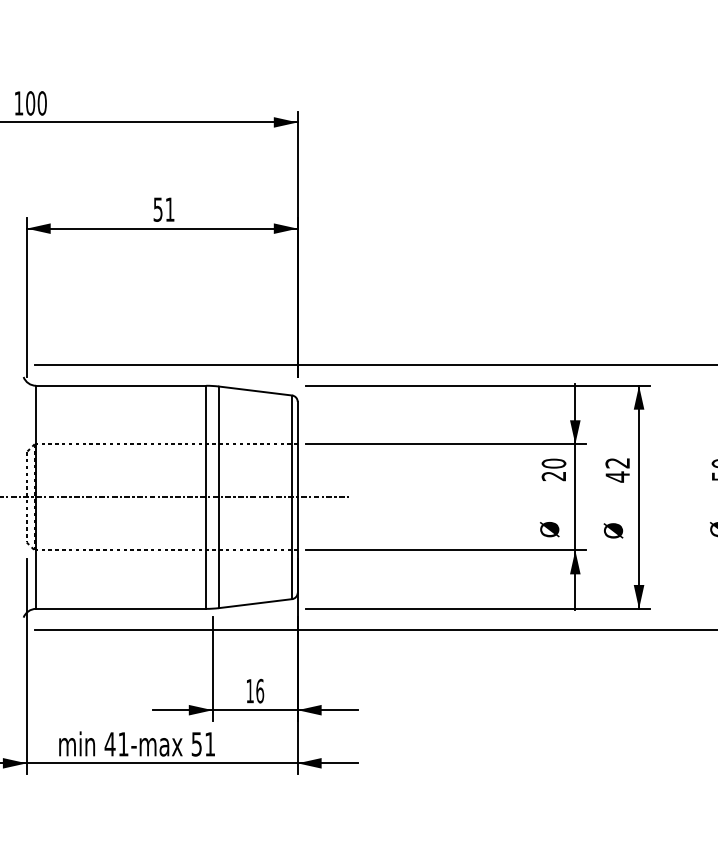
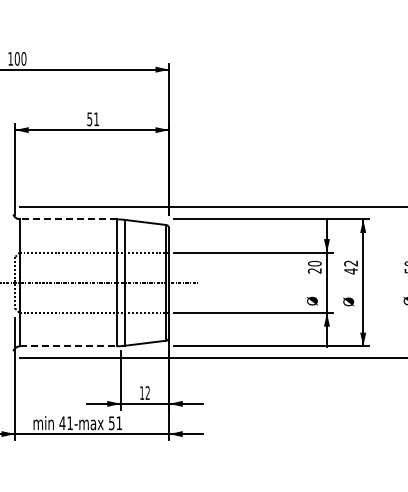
line: (120, 385) -> (68, 219), solid -> dashed
line: (122, 609) -> (69, 346), solid -> dashed
text: (259, 690) -> (147, 392), 16 -> 12

